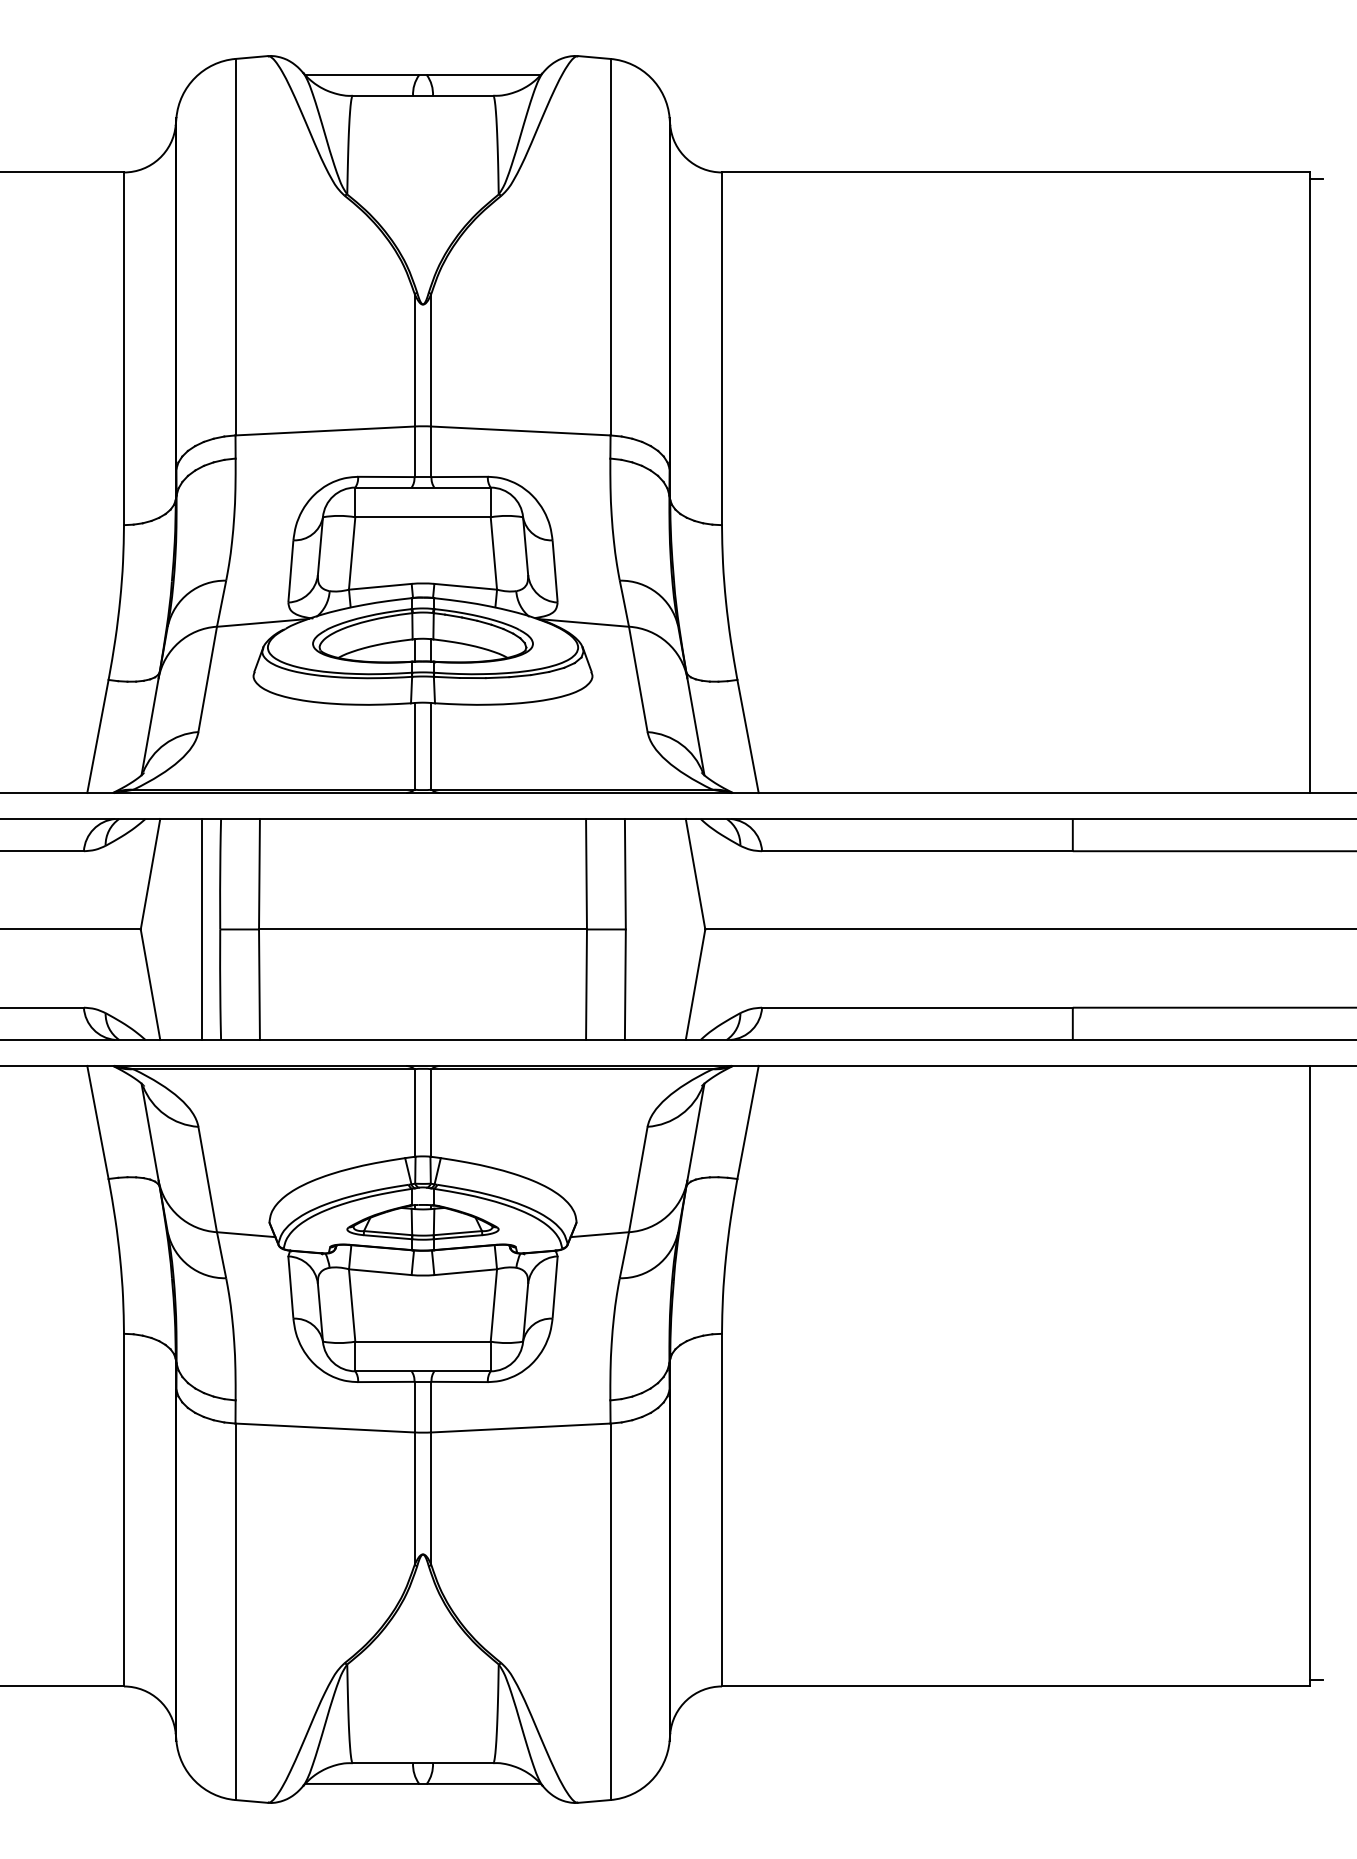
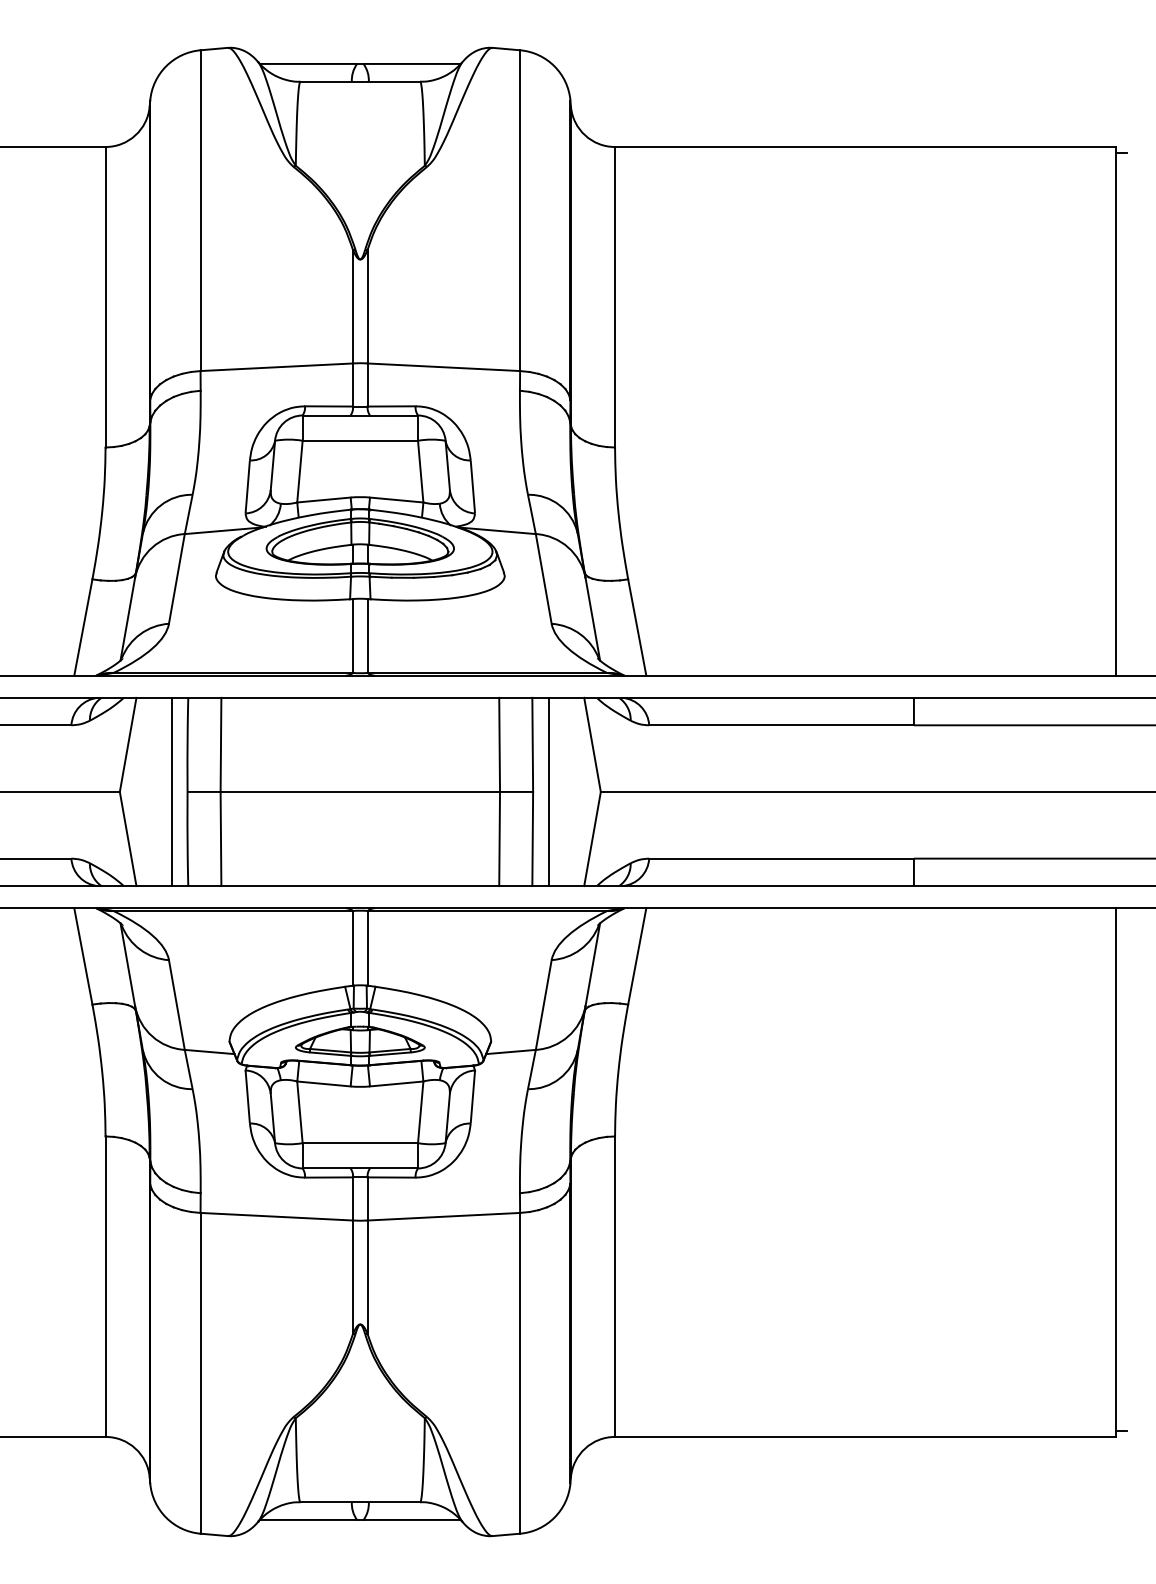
line: (644, 929) -> (549, 792), added

